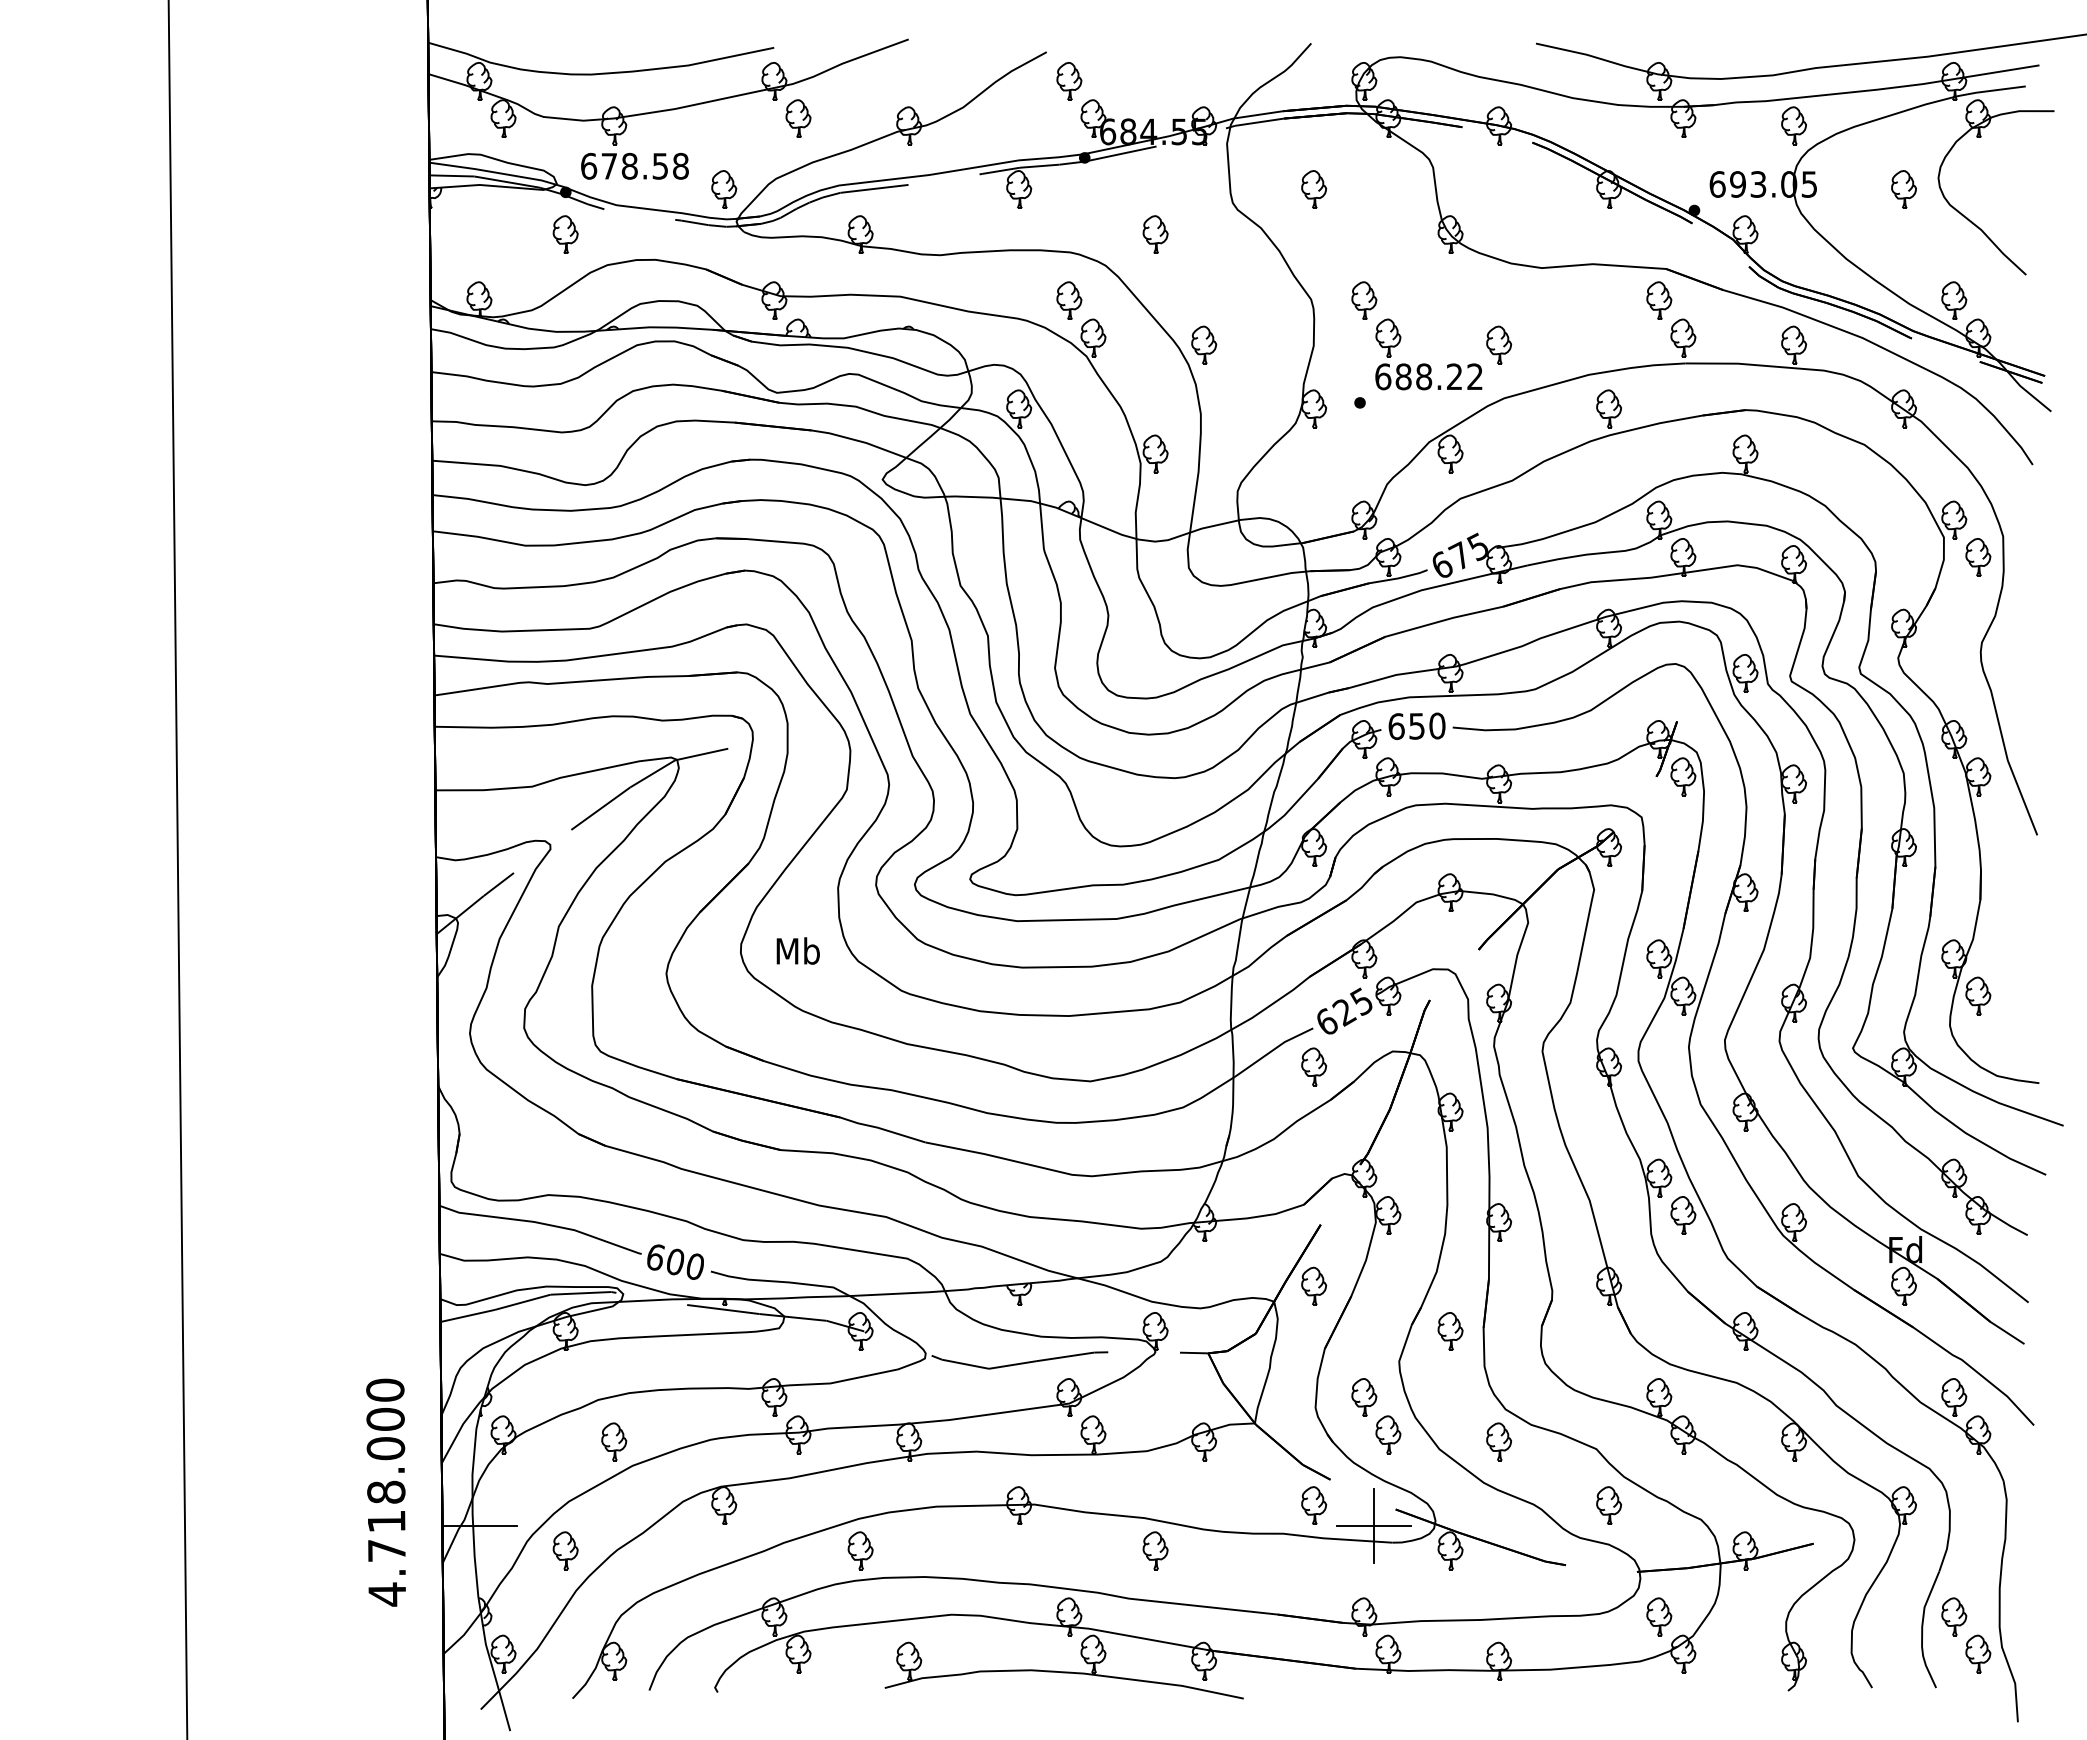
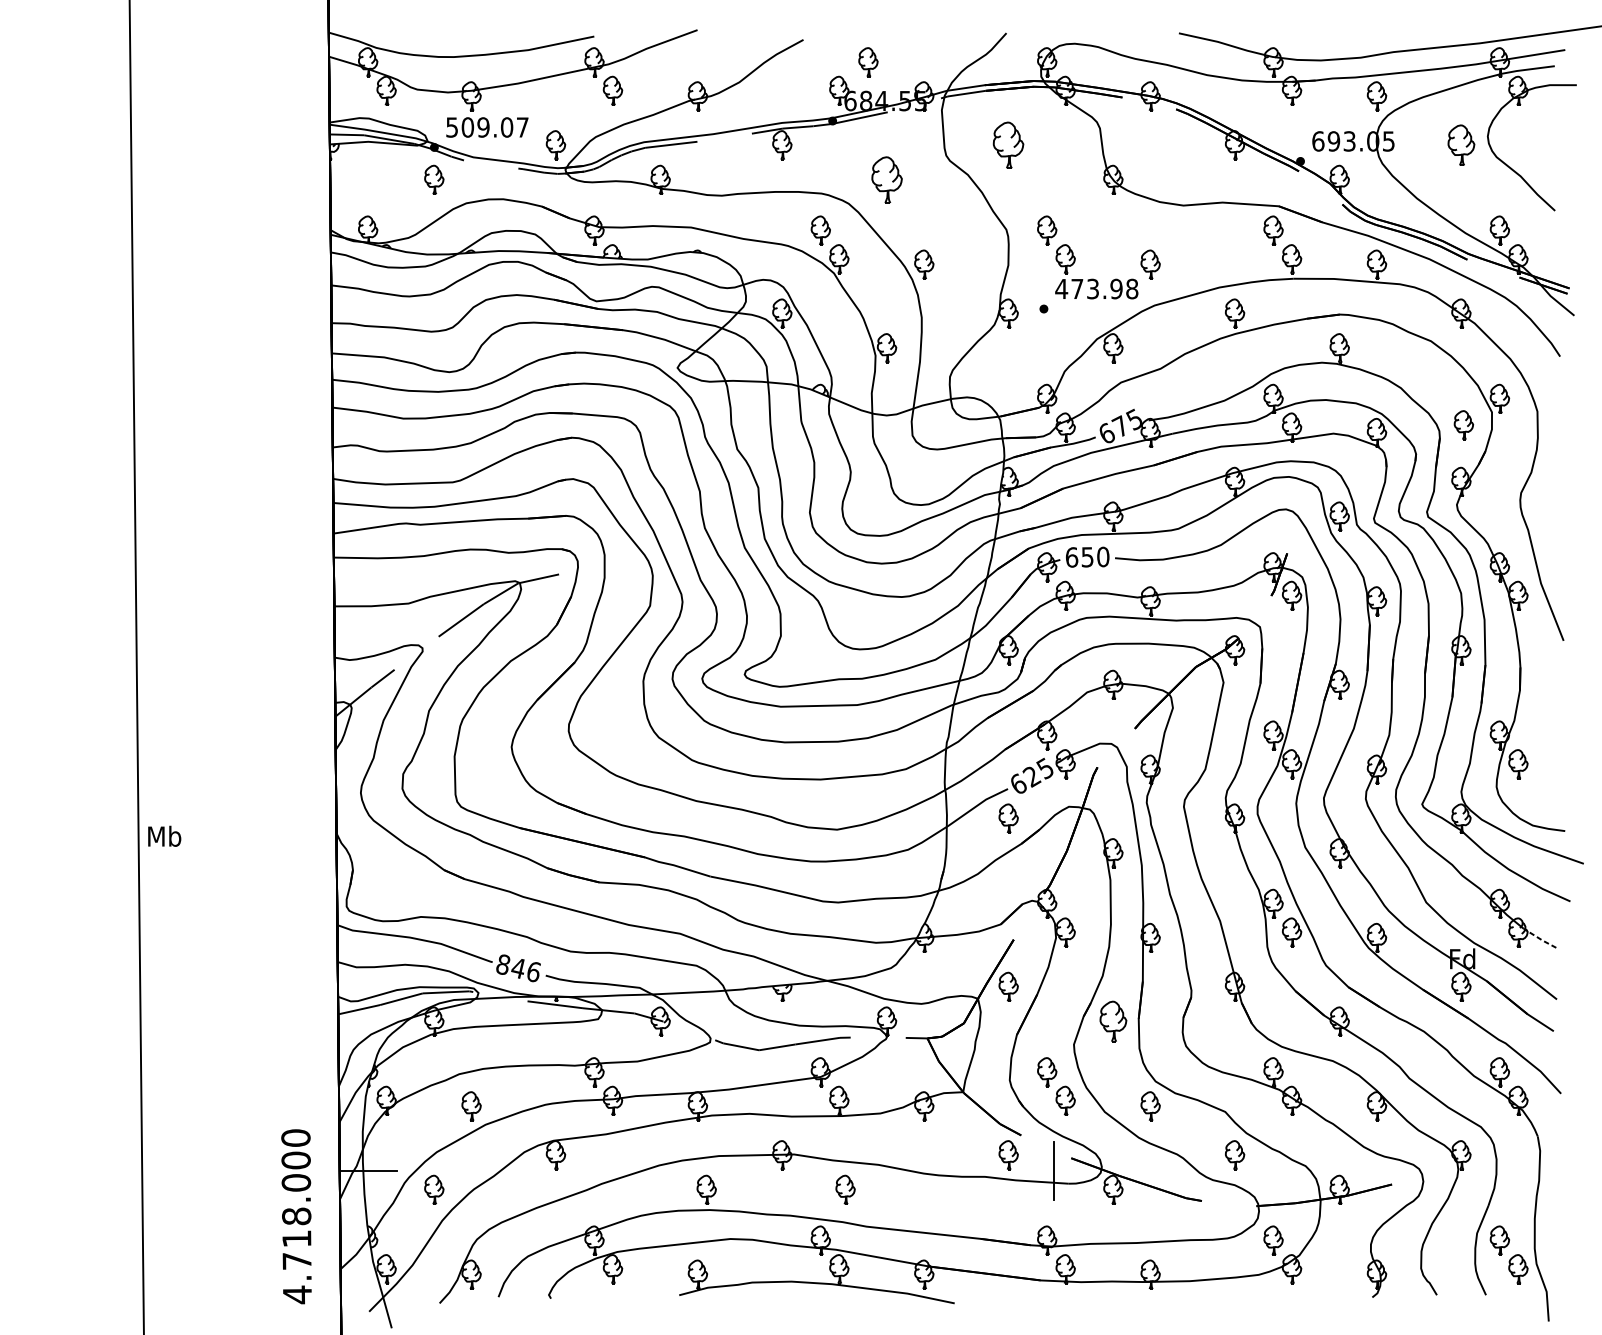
part: (1069, 81) -> (868, 62), moved
text: (634, 165) -> (487, 126), 678.58 -> 509.07
part: (1314, 189) -> (1008, 145), size x1.6
part: (1903, 189) -> (1460, 145), size x1.4
part: (1155, 234) -> (886, 179), size x1.6
text: (1428, 376) -> (1096, 288), 688.22 -> 473.98
part: (1978, 557) -> (1464, 425), moved
text: (797, 950) -> (164, 835), moved
line: (2006, 1223) -> (1540, 938), solid -> dashed
text: (675, 1262) -> (518, 968), 600 -> 846
part: (1450, 1331) -> (1113, 1021), size x1.4
text: (385, 1492) -> (296, 1216), moved
line: (1373, 1526) -> (1054, 1171), removed
part: (860, 1550) -> (706, 1189), moved
part: (1155, 1550) -> (845, 1189), moved

